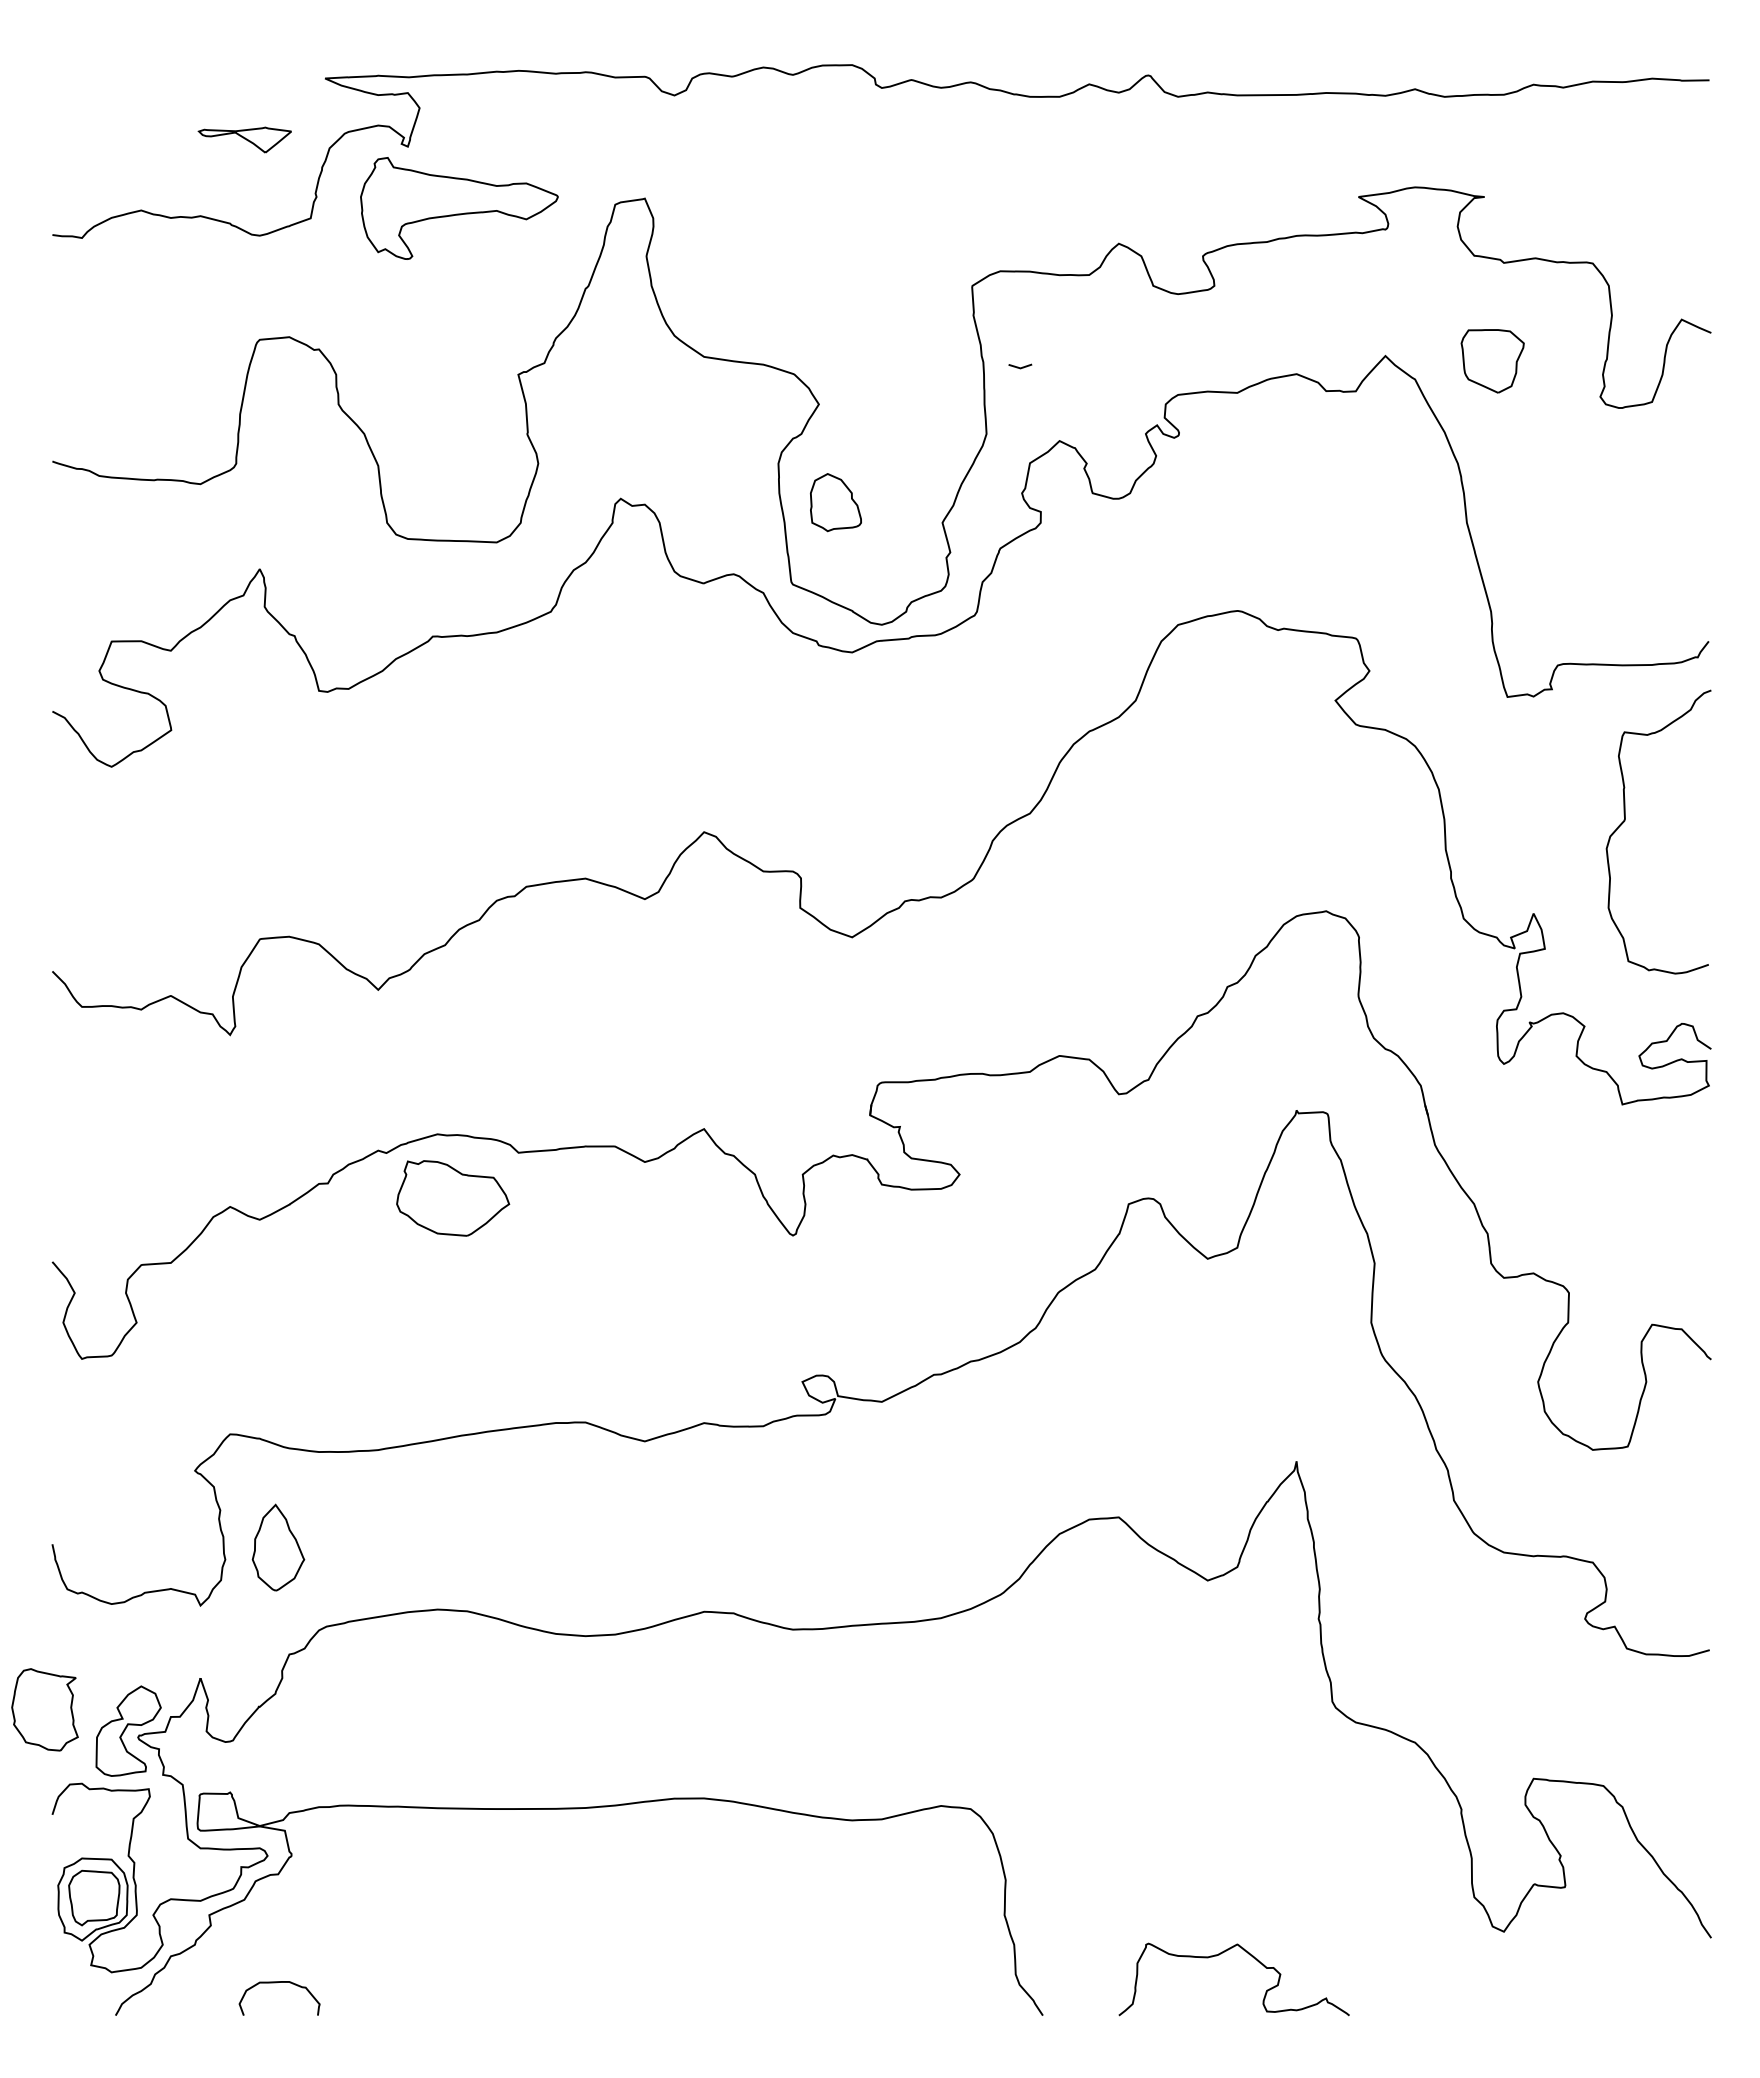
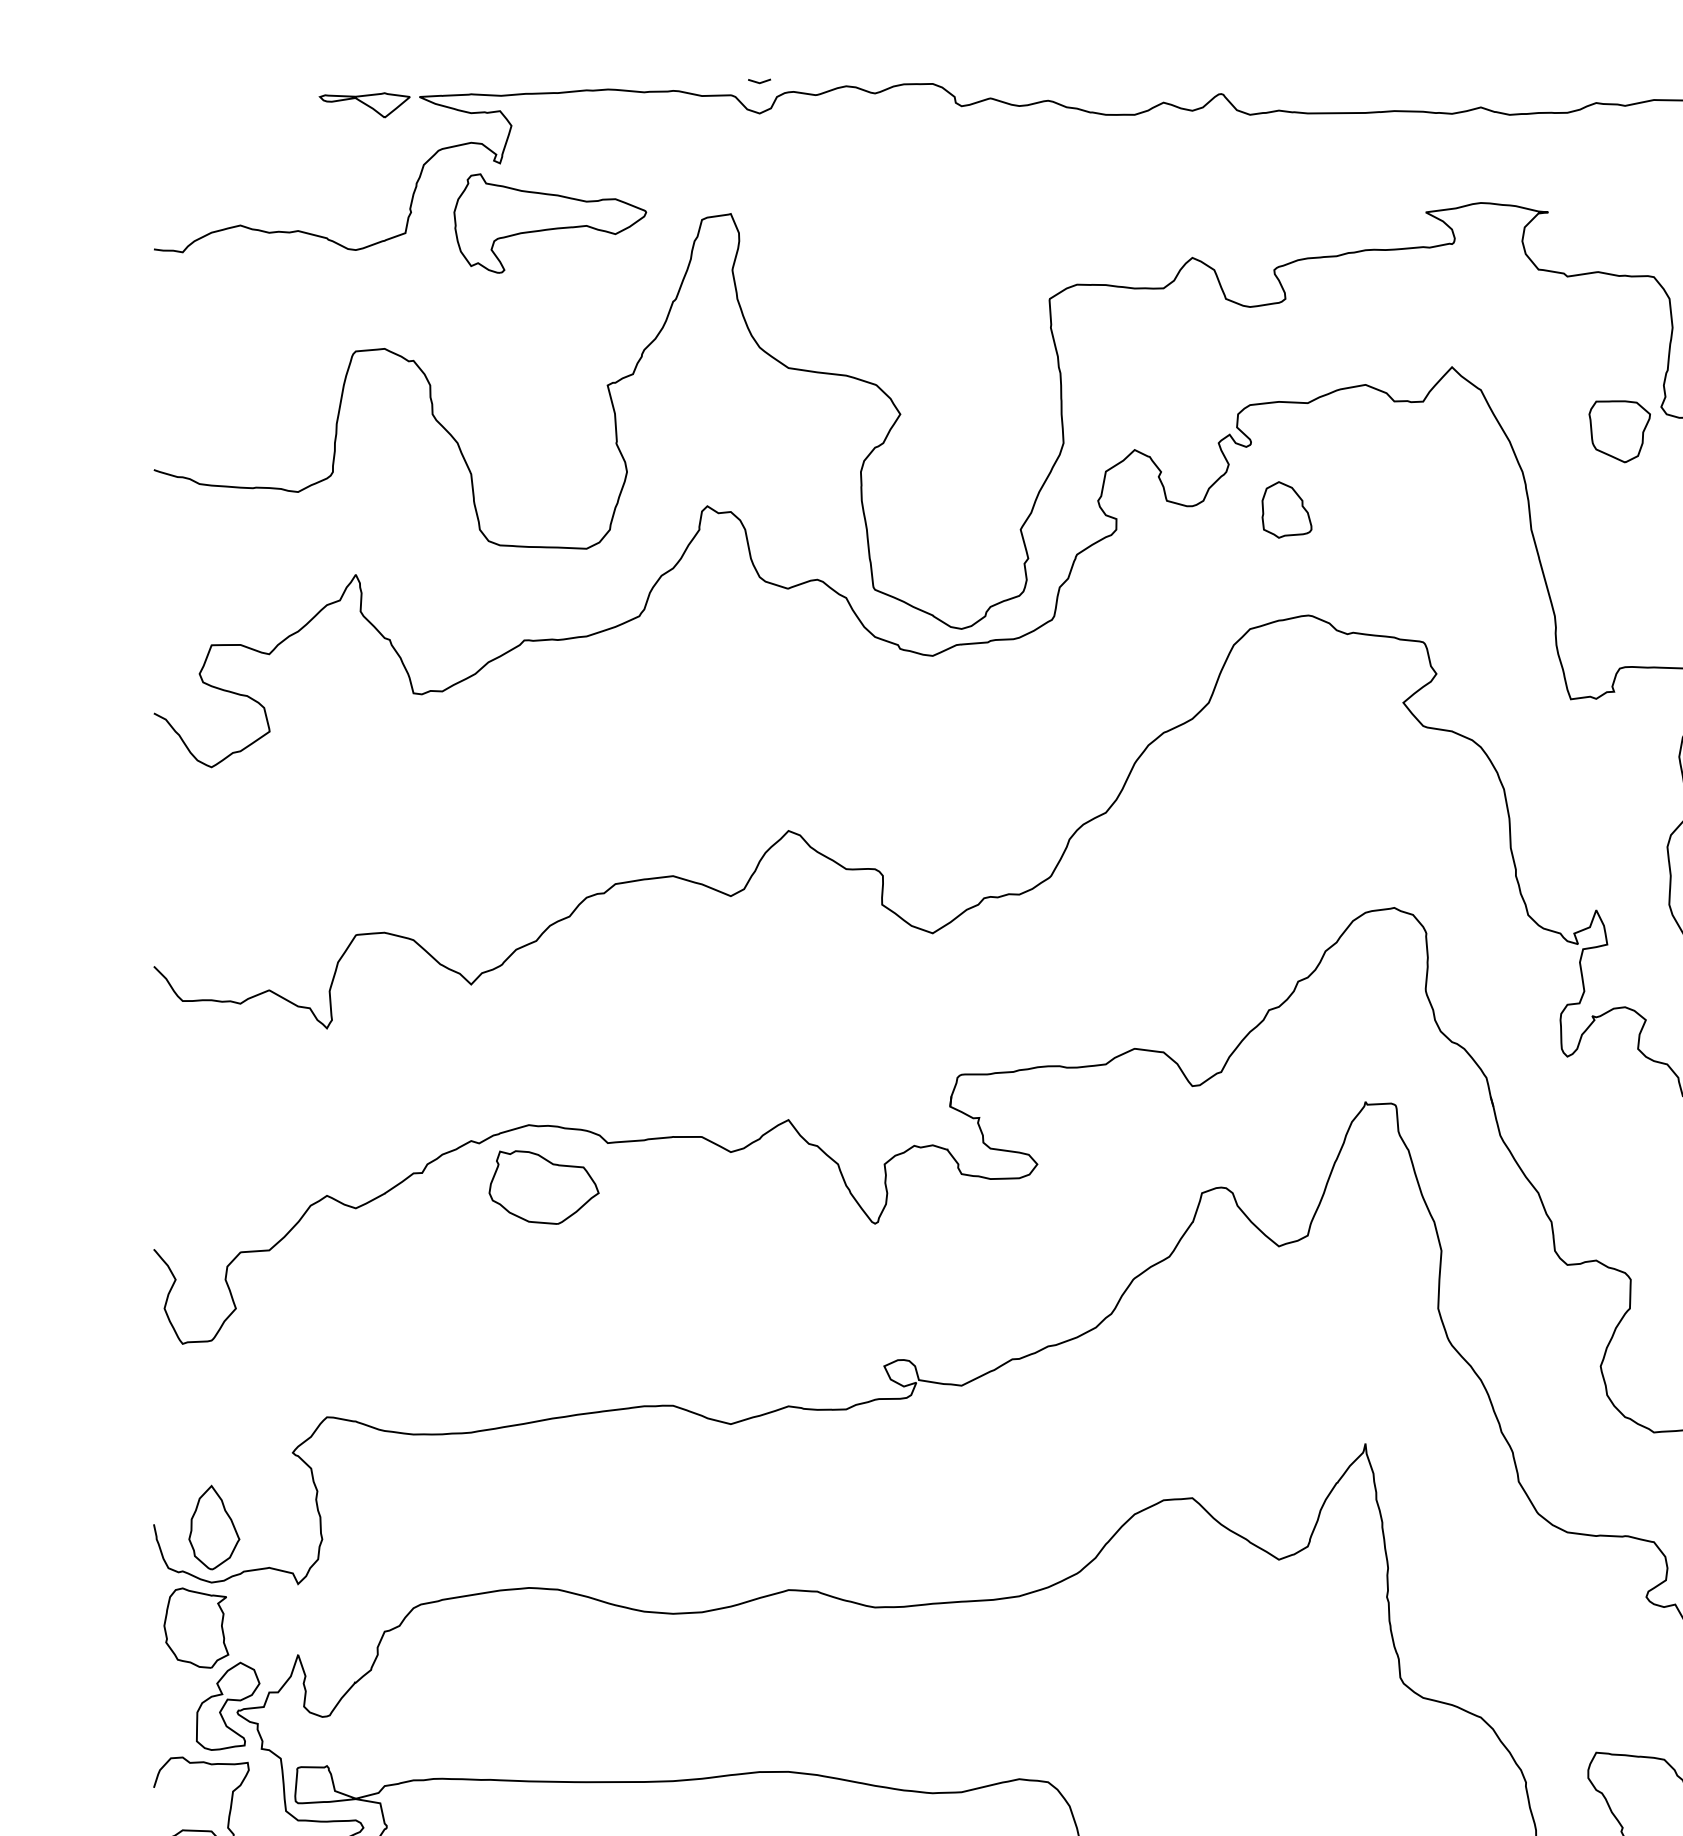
part: (244, 139) -> (364, 104), moved
part: (1492, 361) -> (1619, 431), moved
line: (1020, 367) -> (759, 82), moved
part: (835, 502) -> (1286, 509), moved
part: (278, 1547) -> (214, 1527), moved
part: (44, 1709) -> (195, 1627), moved

